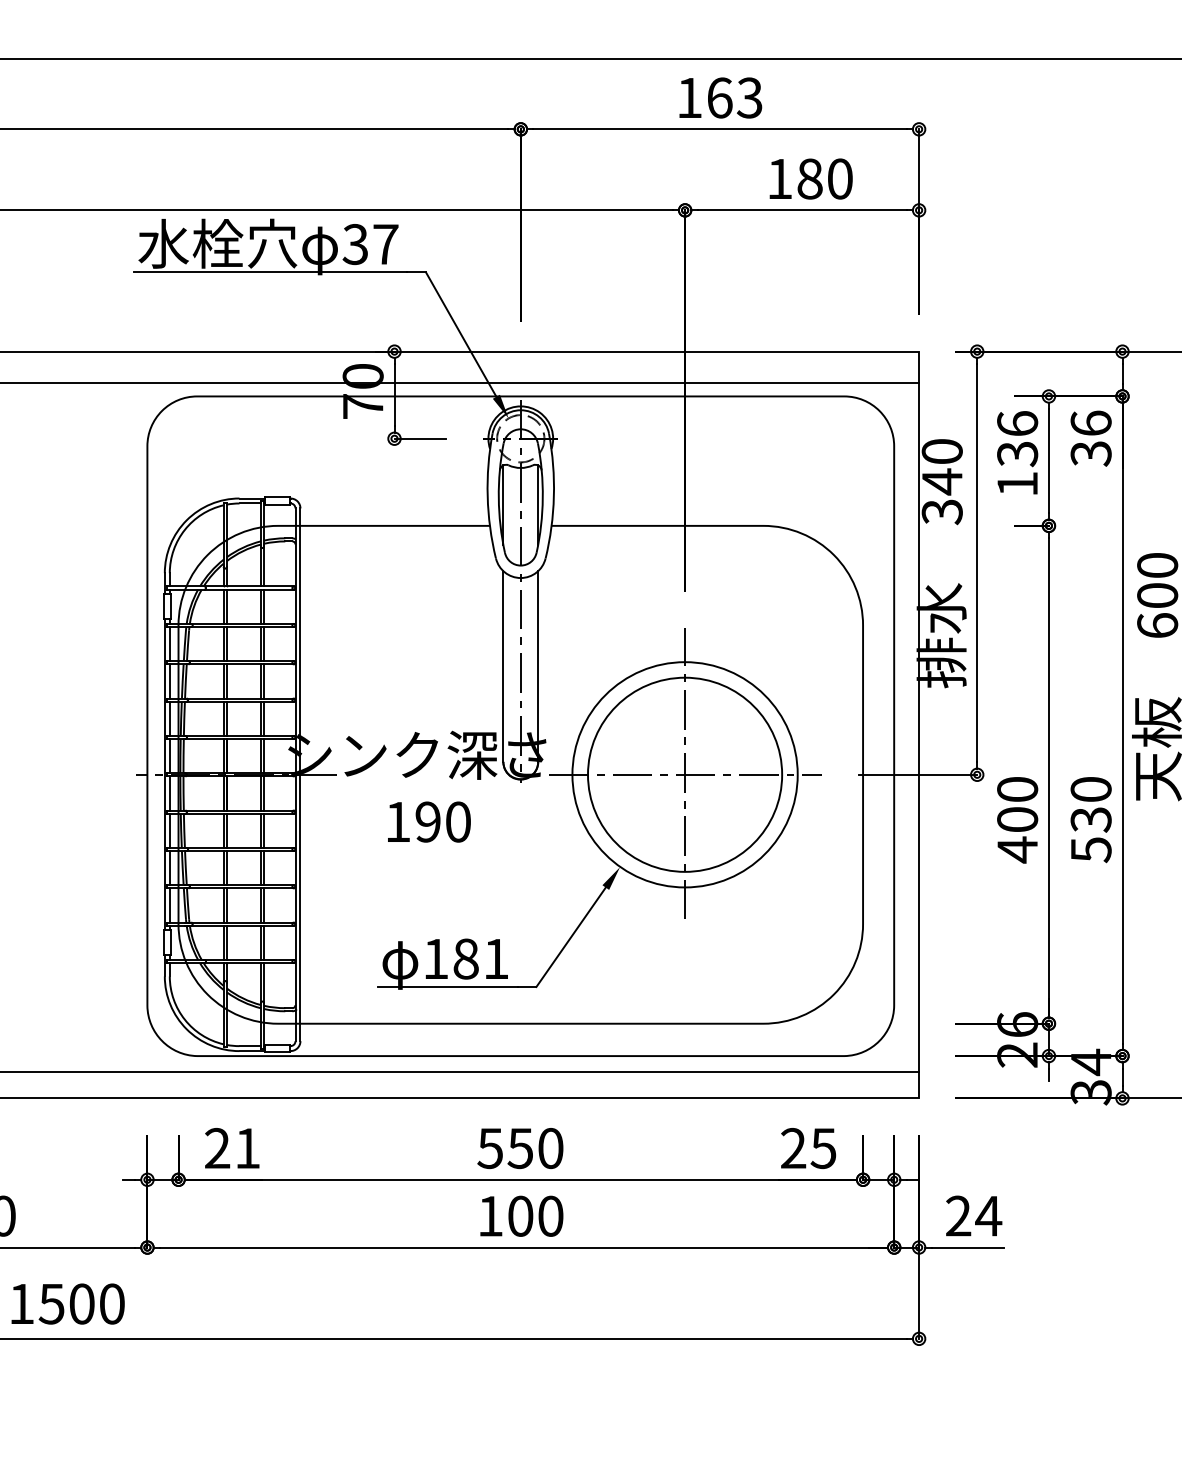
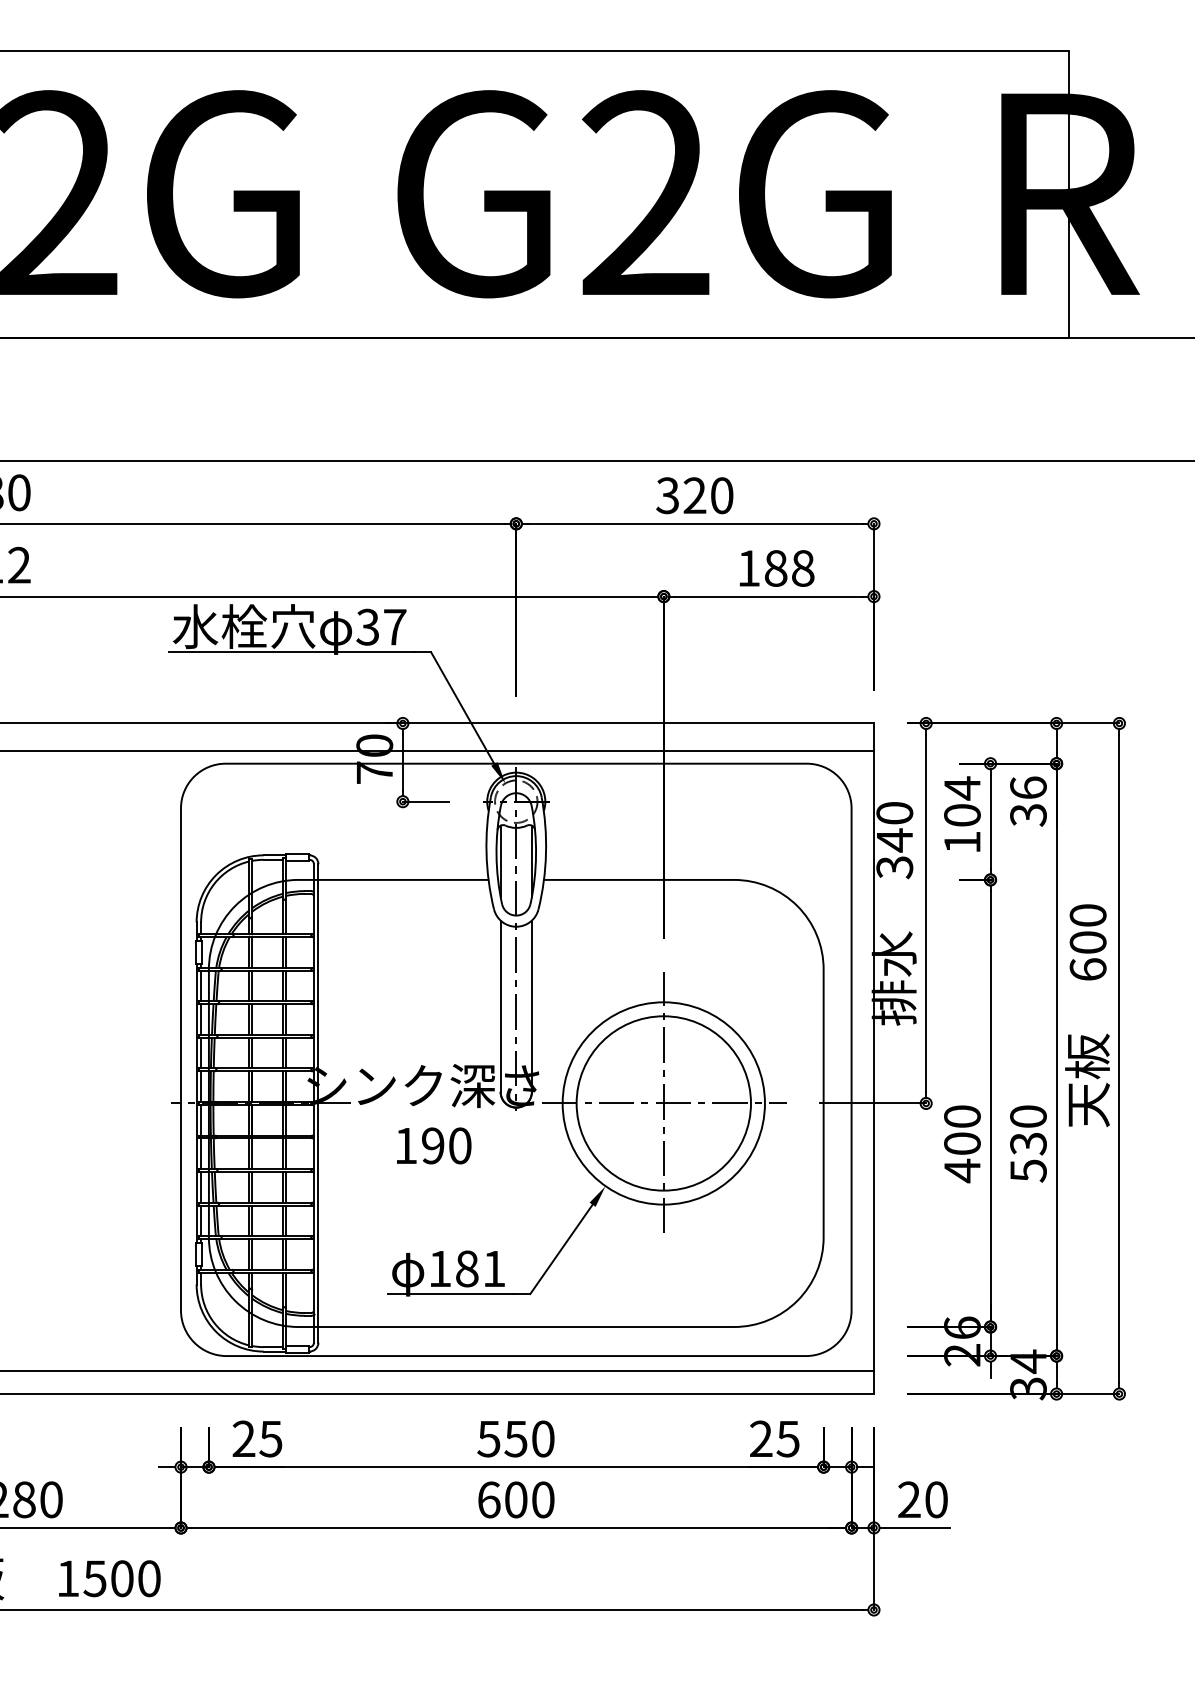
text: (719, 97) -> (694, 495), 163 -> 320
text: (840, 179) -> (803, 568), 180 -> 188
text: (1017, 438) -> (962, 801), 136 -> 104
text: (247, 1149) -> (270, 1439), 21 -> 25
text: (490, 1215) -> (489, 1499), 100 -> 600
text: (988, 1215) -> (936, 1499), 24 -> 20

